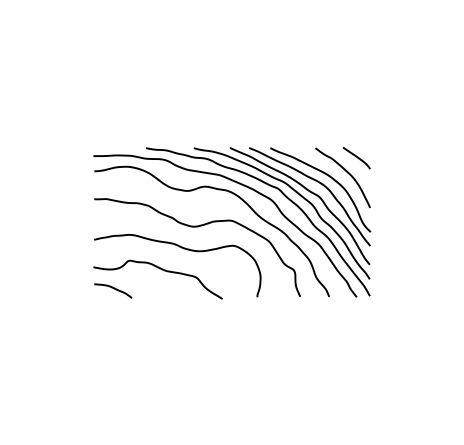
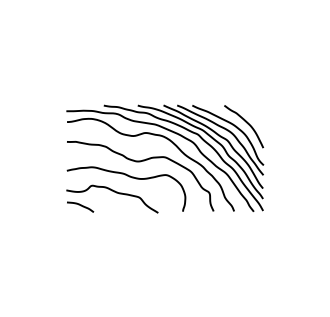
curve: (356, 157) -> (253, 112), removed

